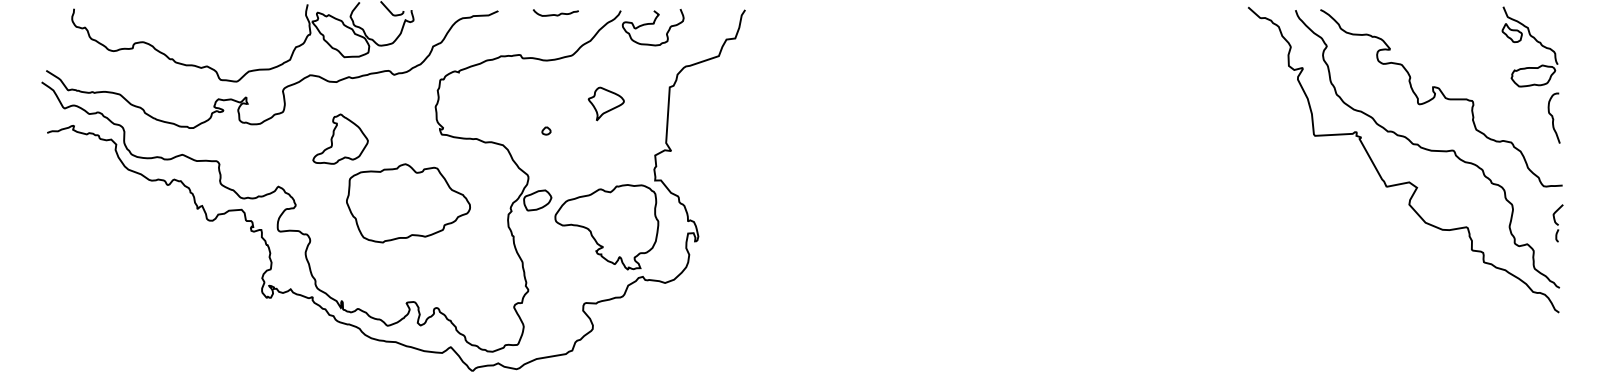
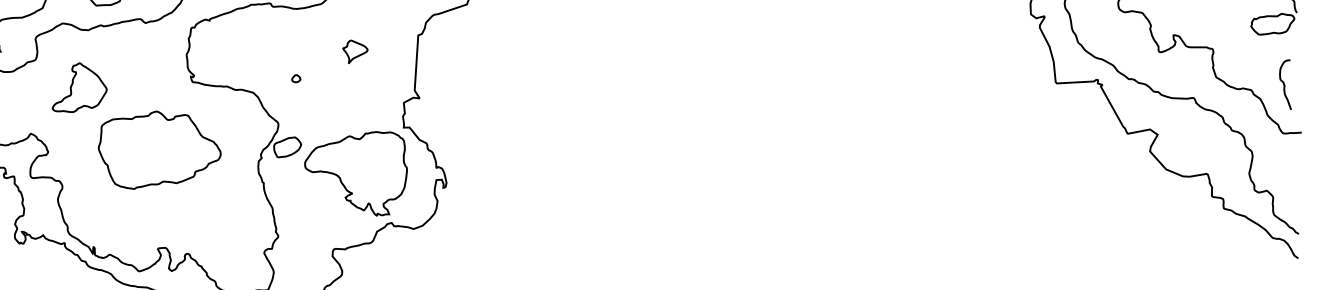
part: (605, 103) -> (354, 51), size x0.7
curve: (1553, 117) -> (1284, 84), moved
part: (340, 138) -> (79, 87), moved
part: (1557, 223) -> (1296, 170), removed

